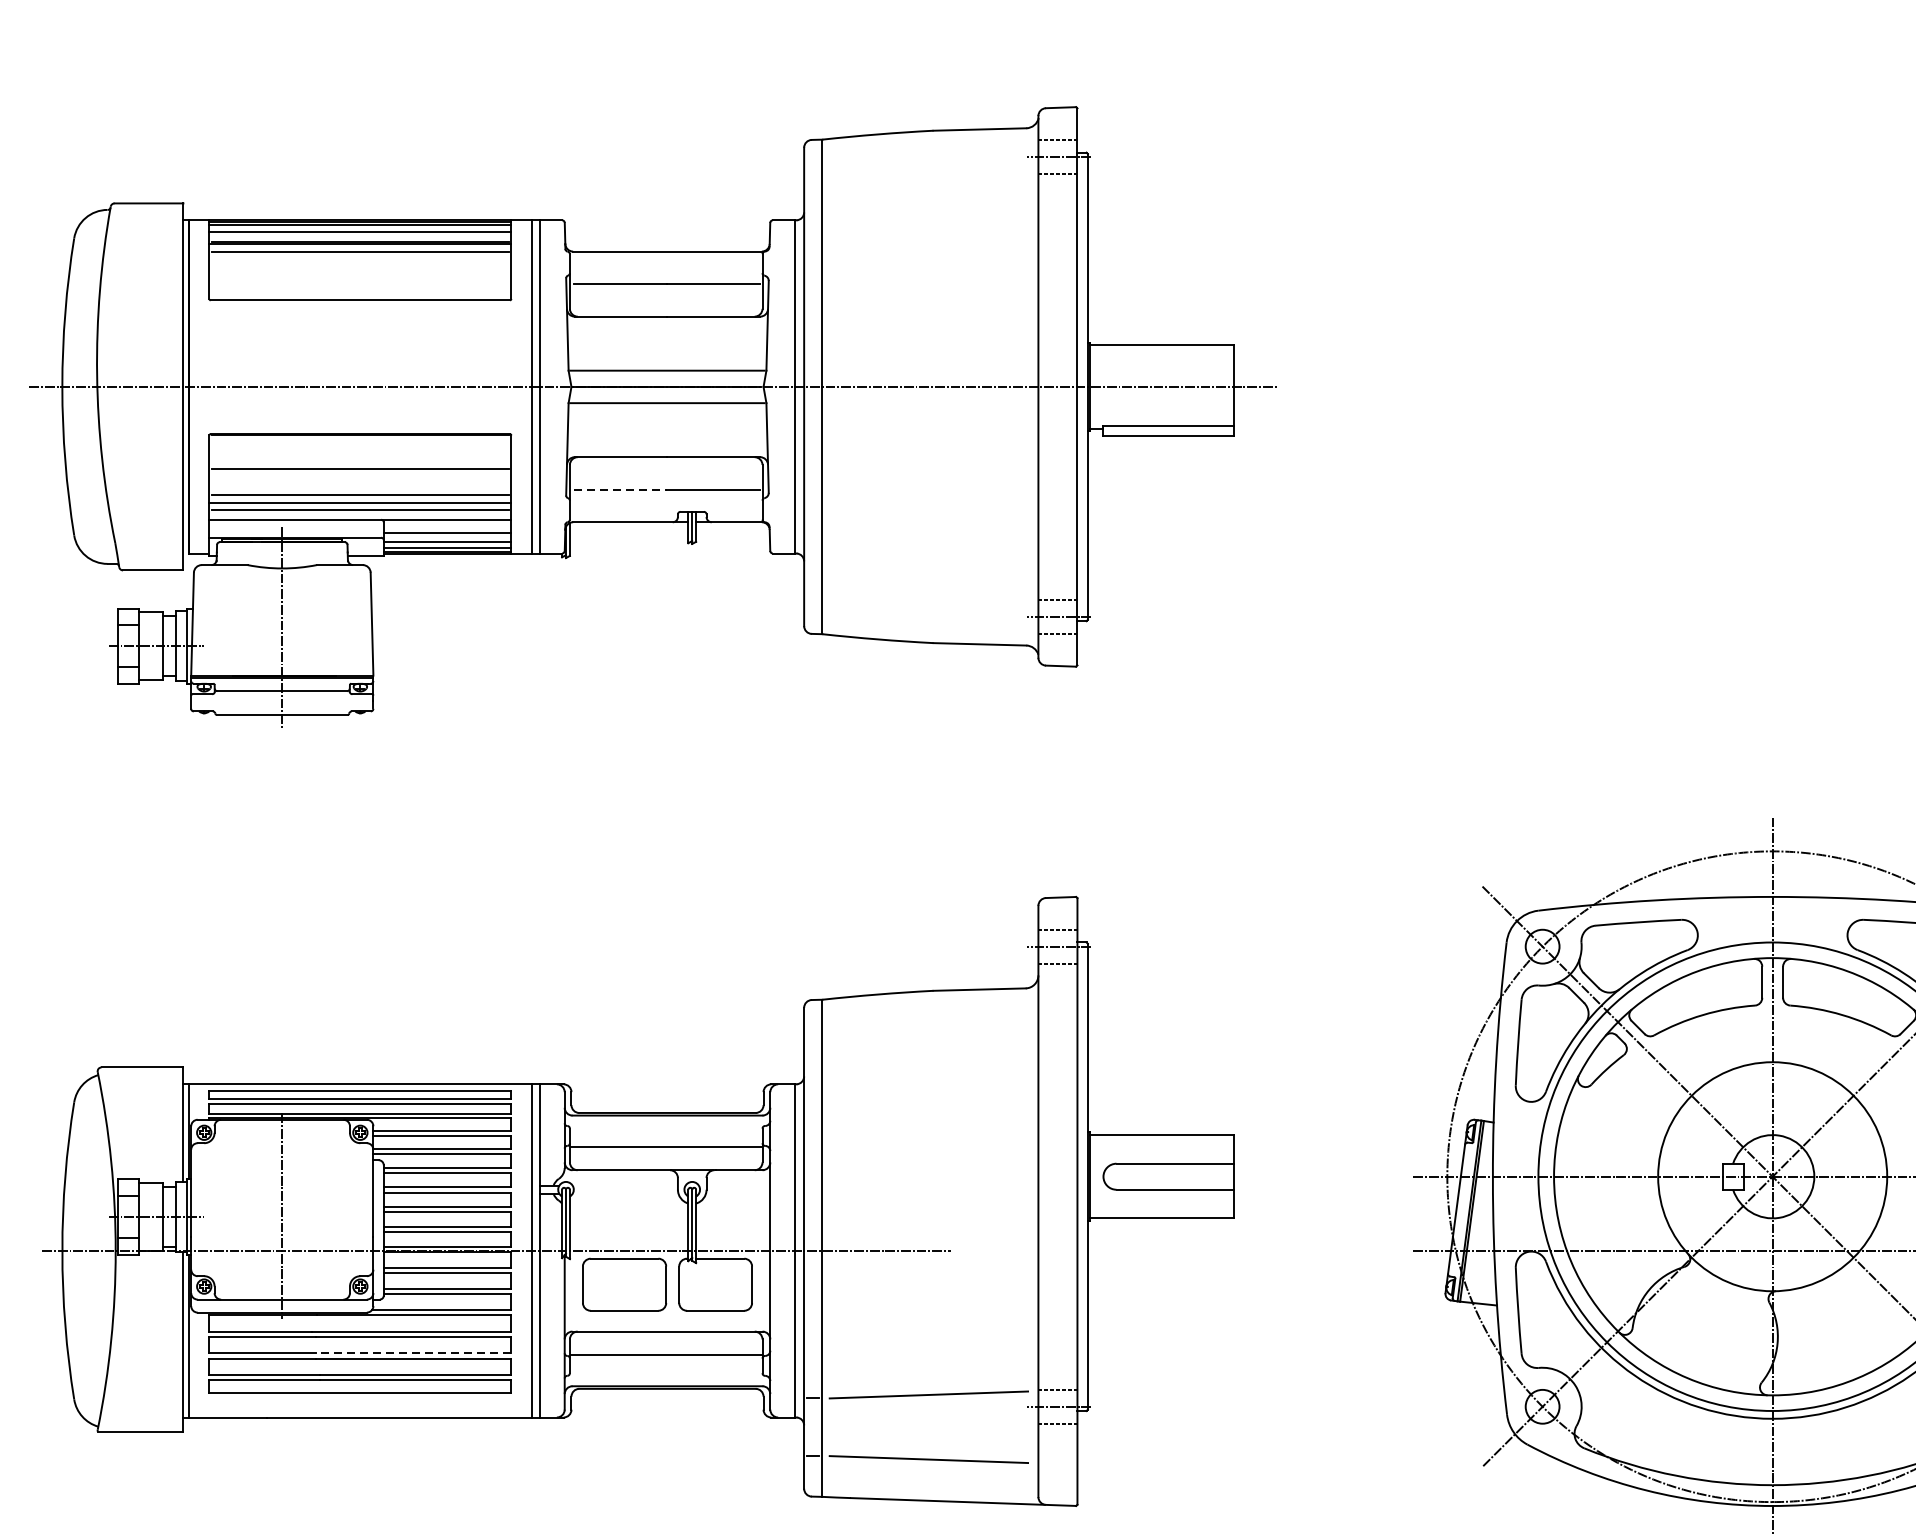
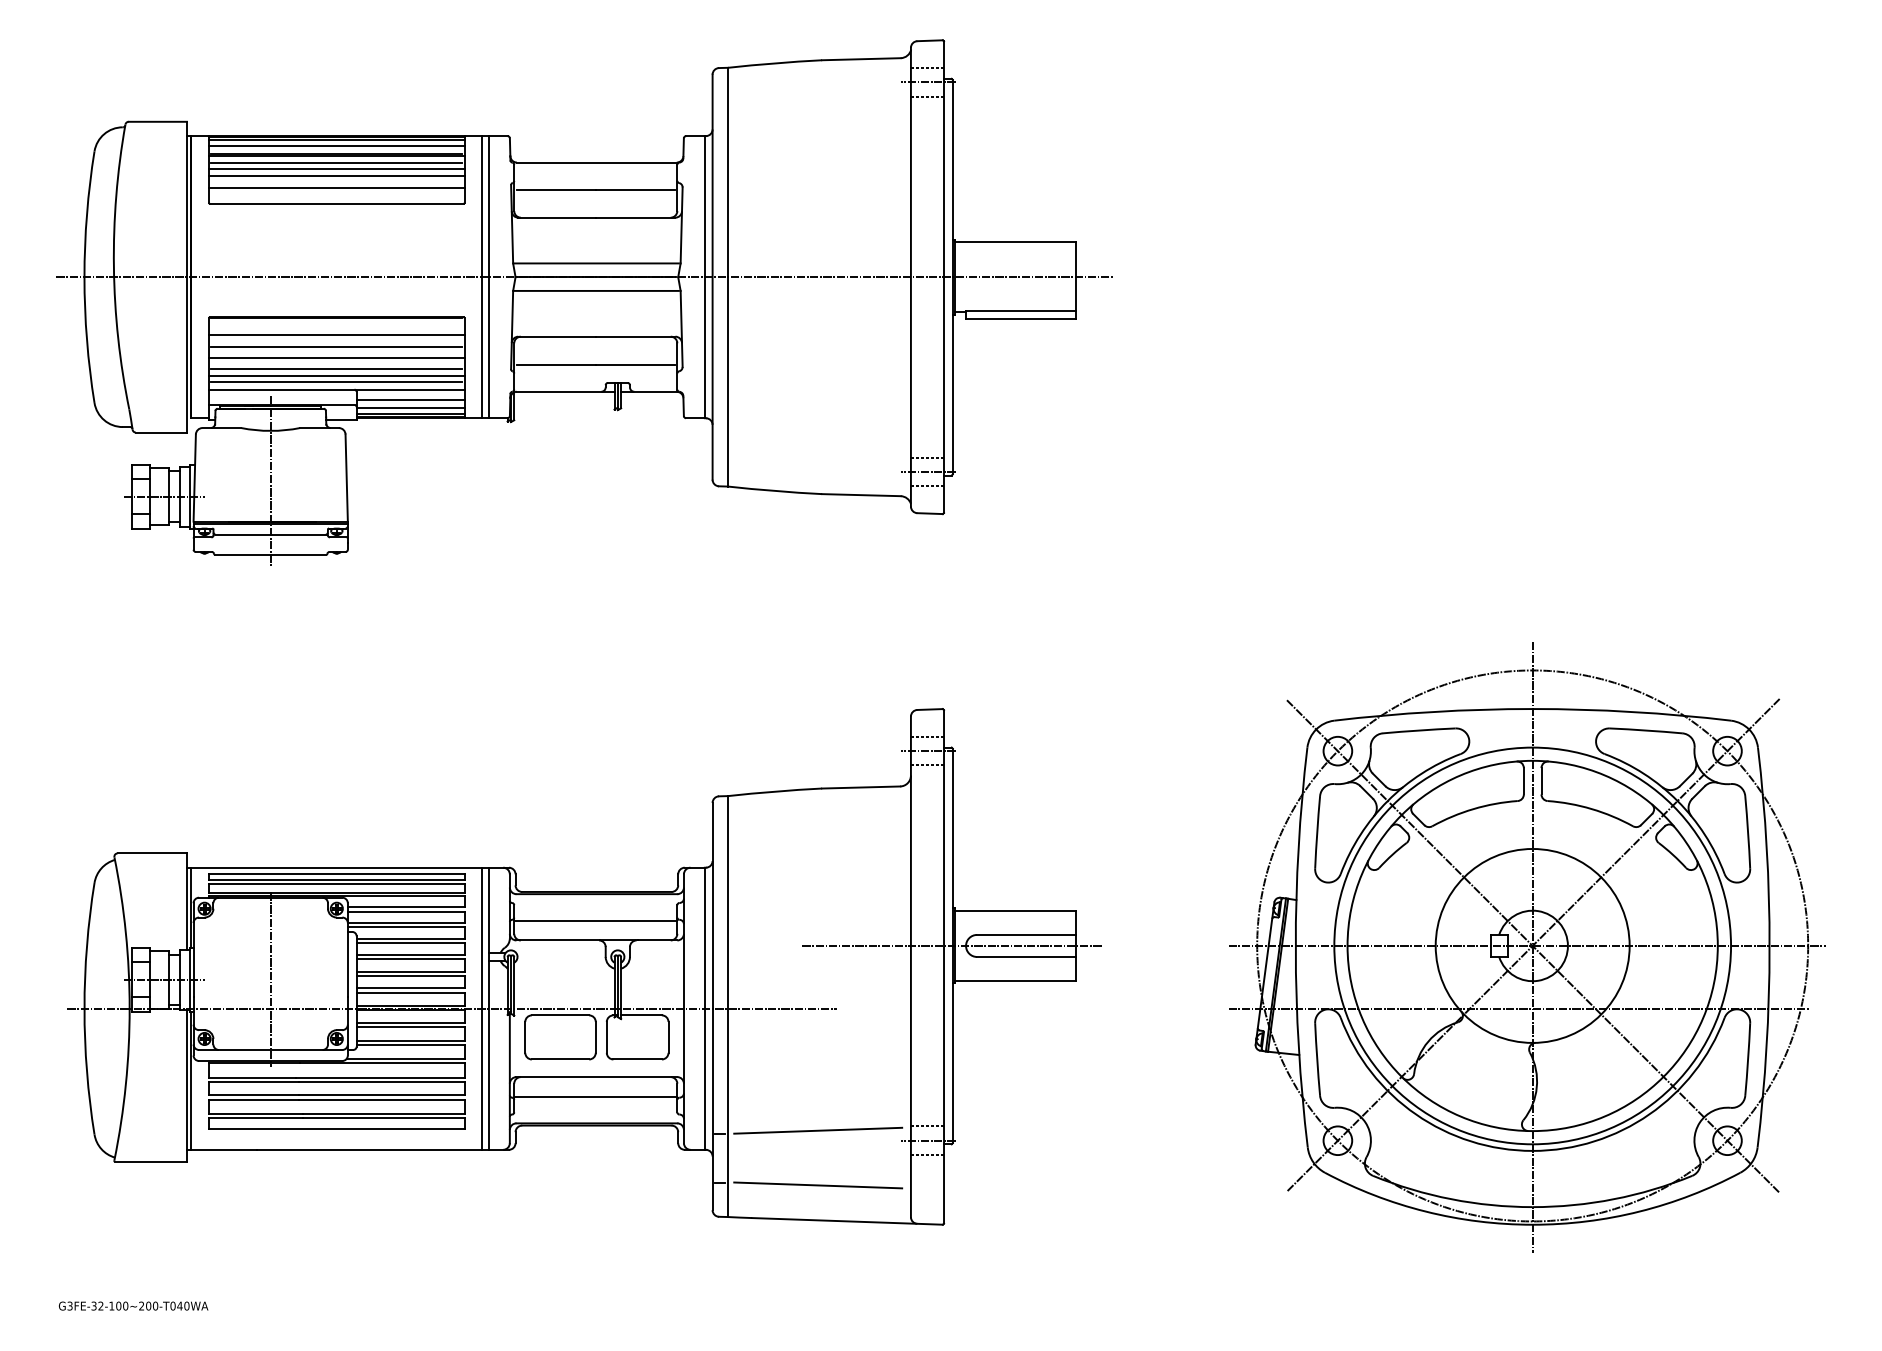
line: (359, 259) -> (336, 169), added
line: (359, 268) -> (336, 176), added
line: (359, 280) -> (336, 187), added
line: (359, 455) -> (336, 335), added
line: (359, 481) -> (336, 357), added
line: (620, 490) -> (557, 364), dashed -> solid
line: (1087, 1176) -> (952, 945), added
line: (414, 1353) -> (382, 1095), dashed -> solid

